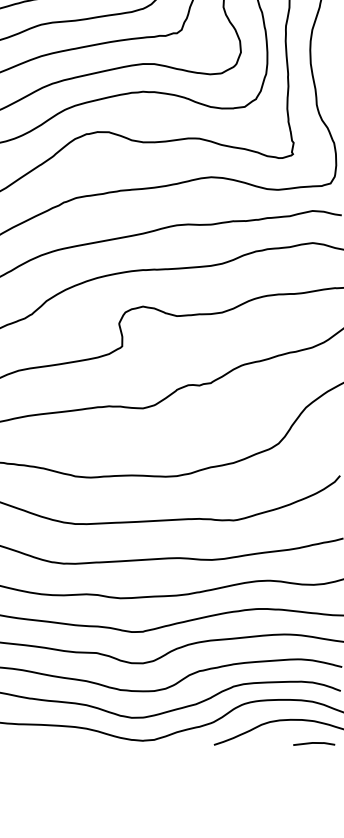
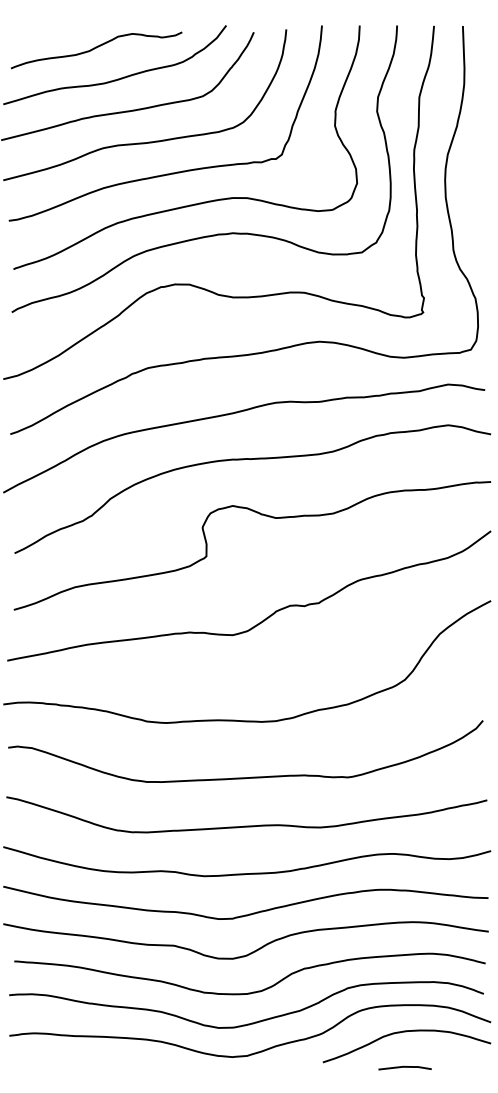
curve: (313, 743) -> (404, 1067), moved

